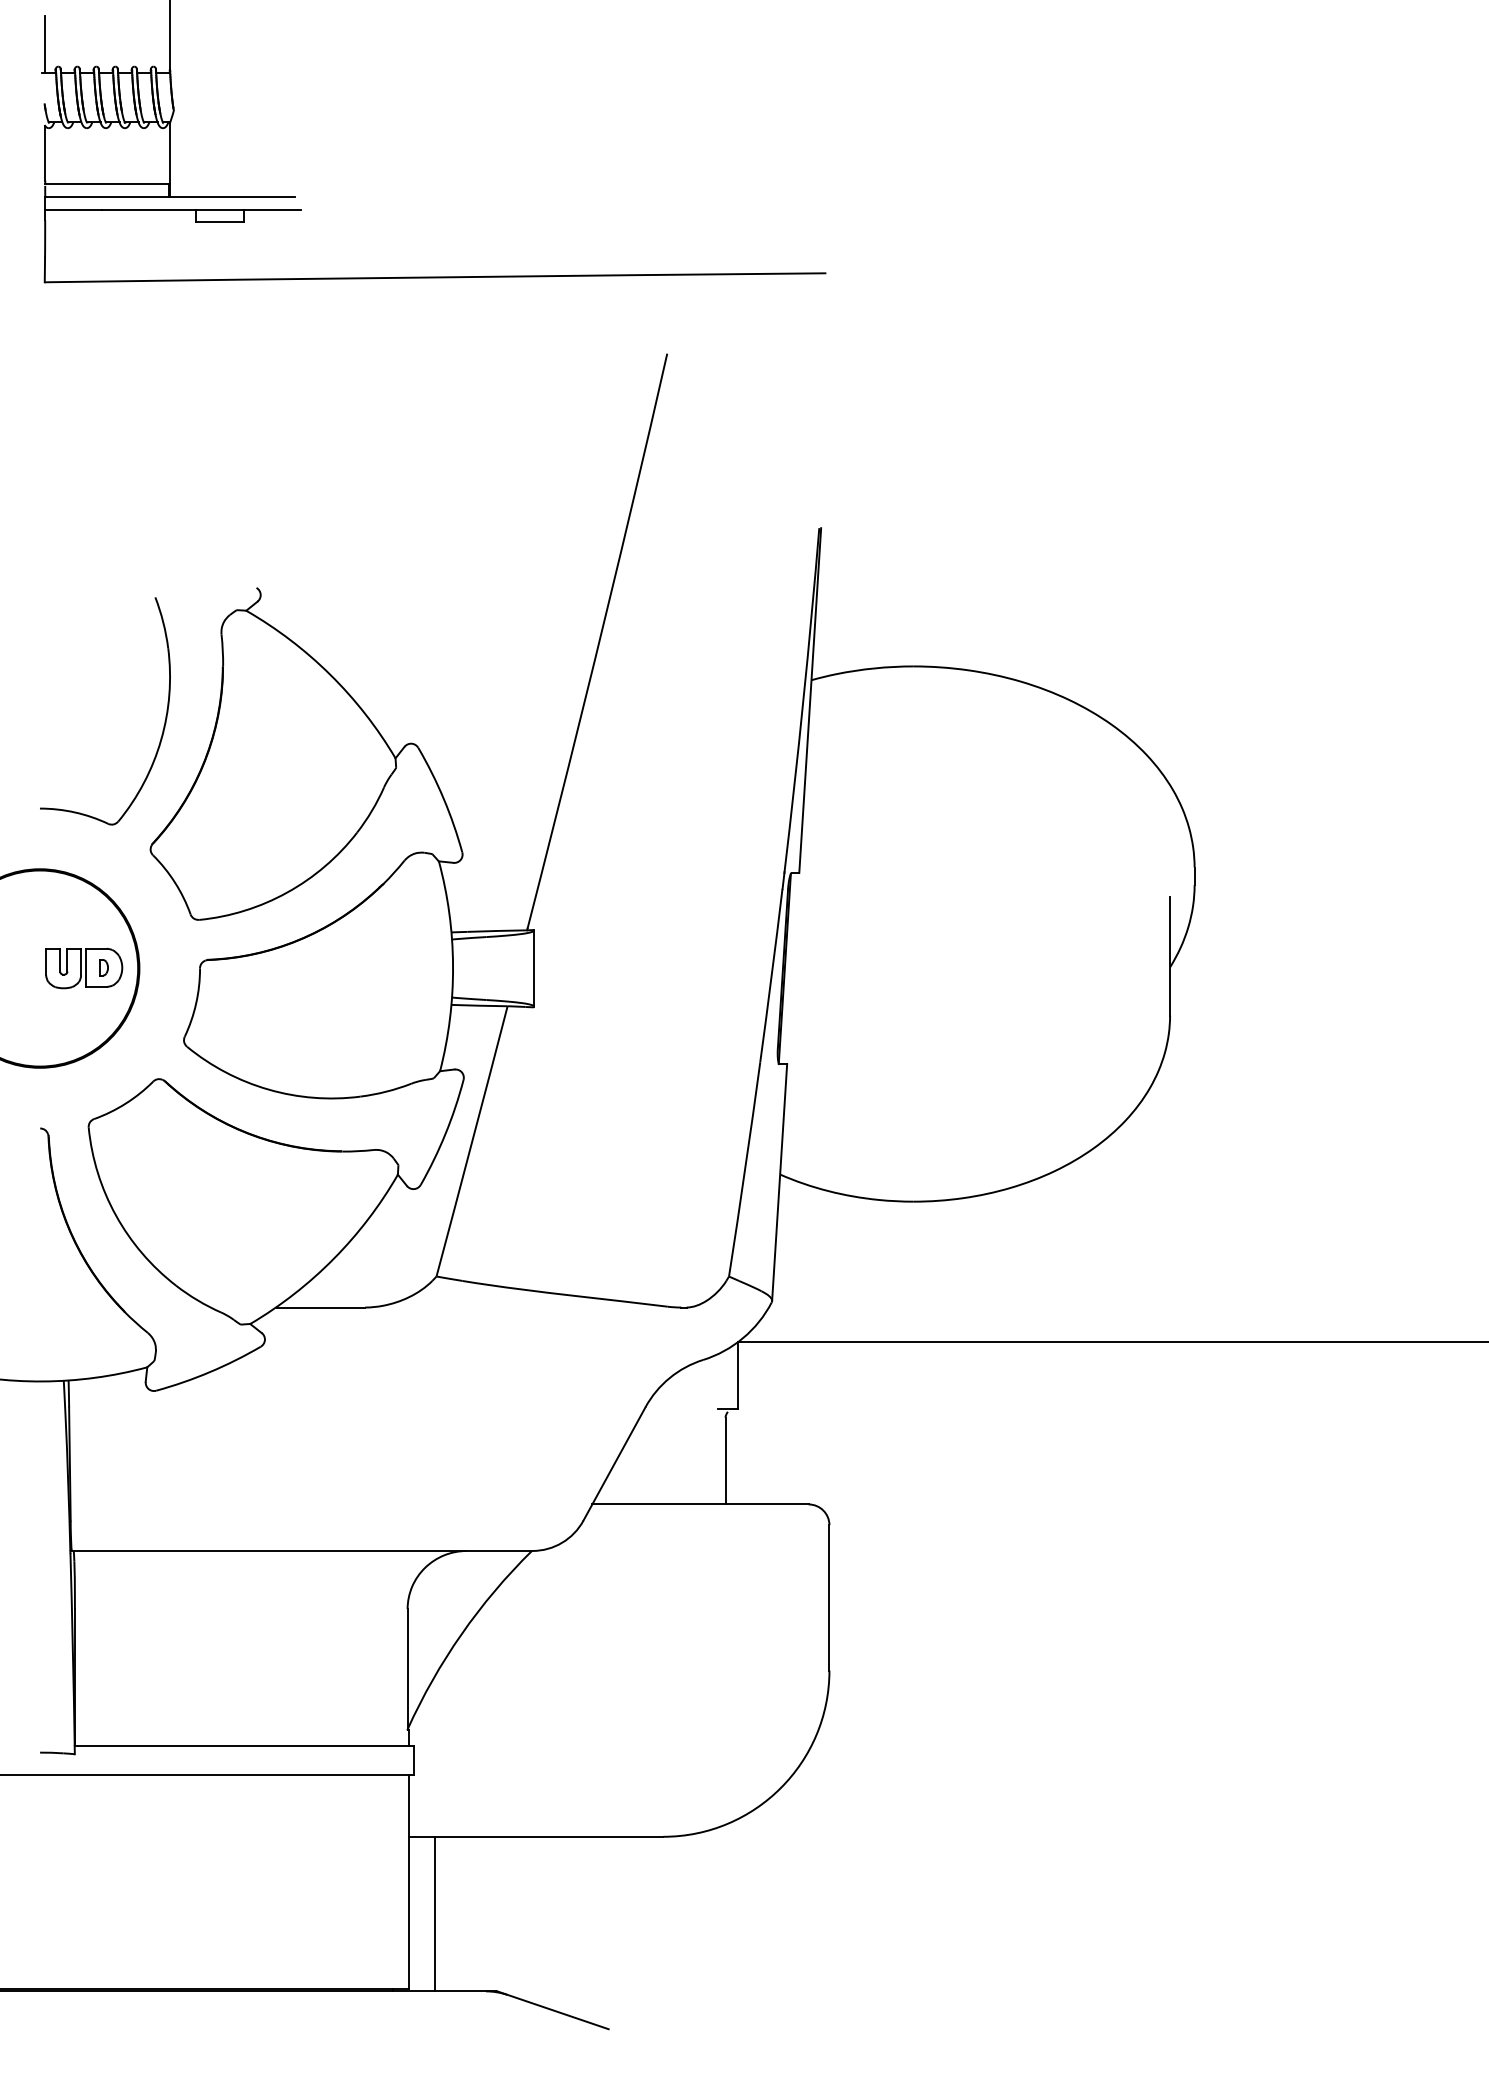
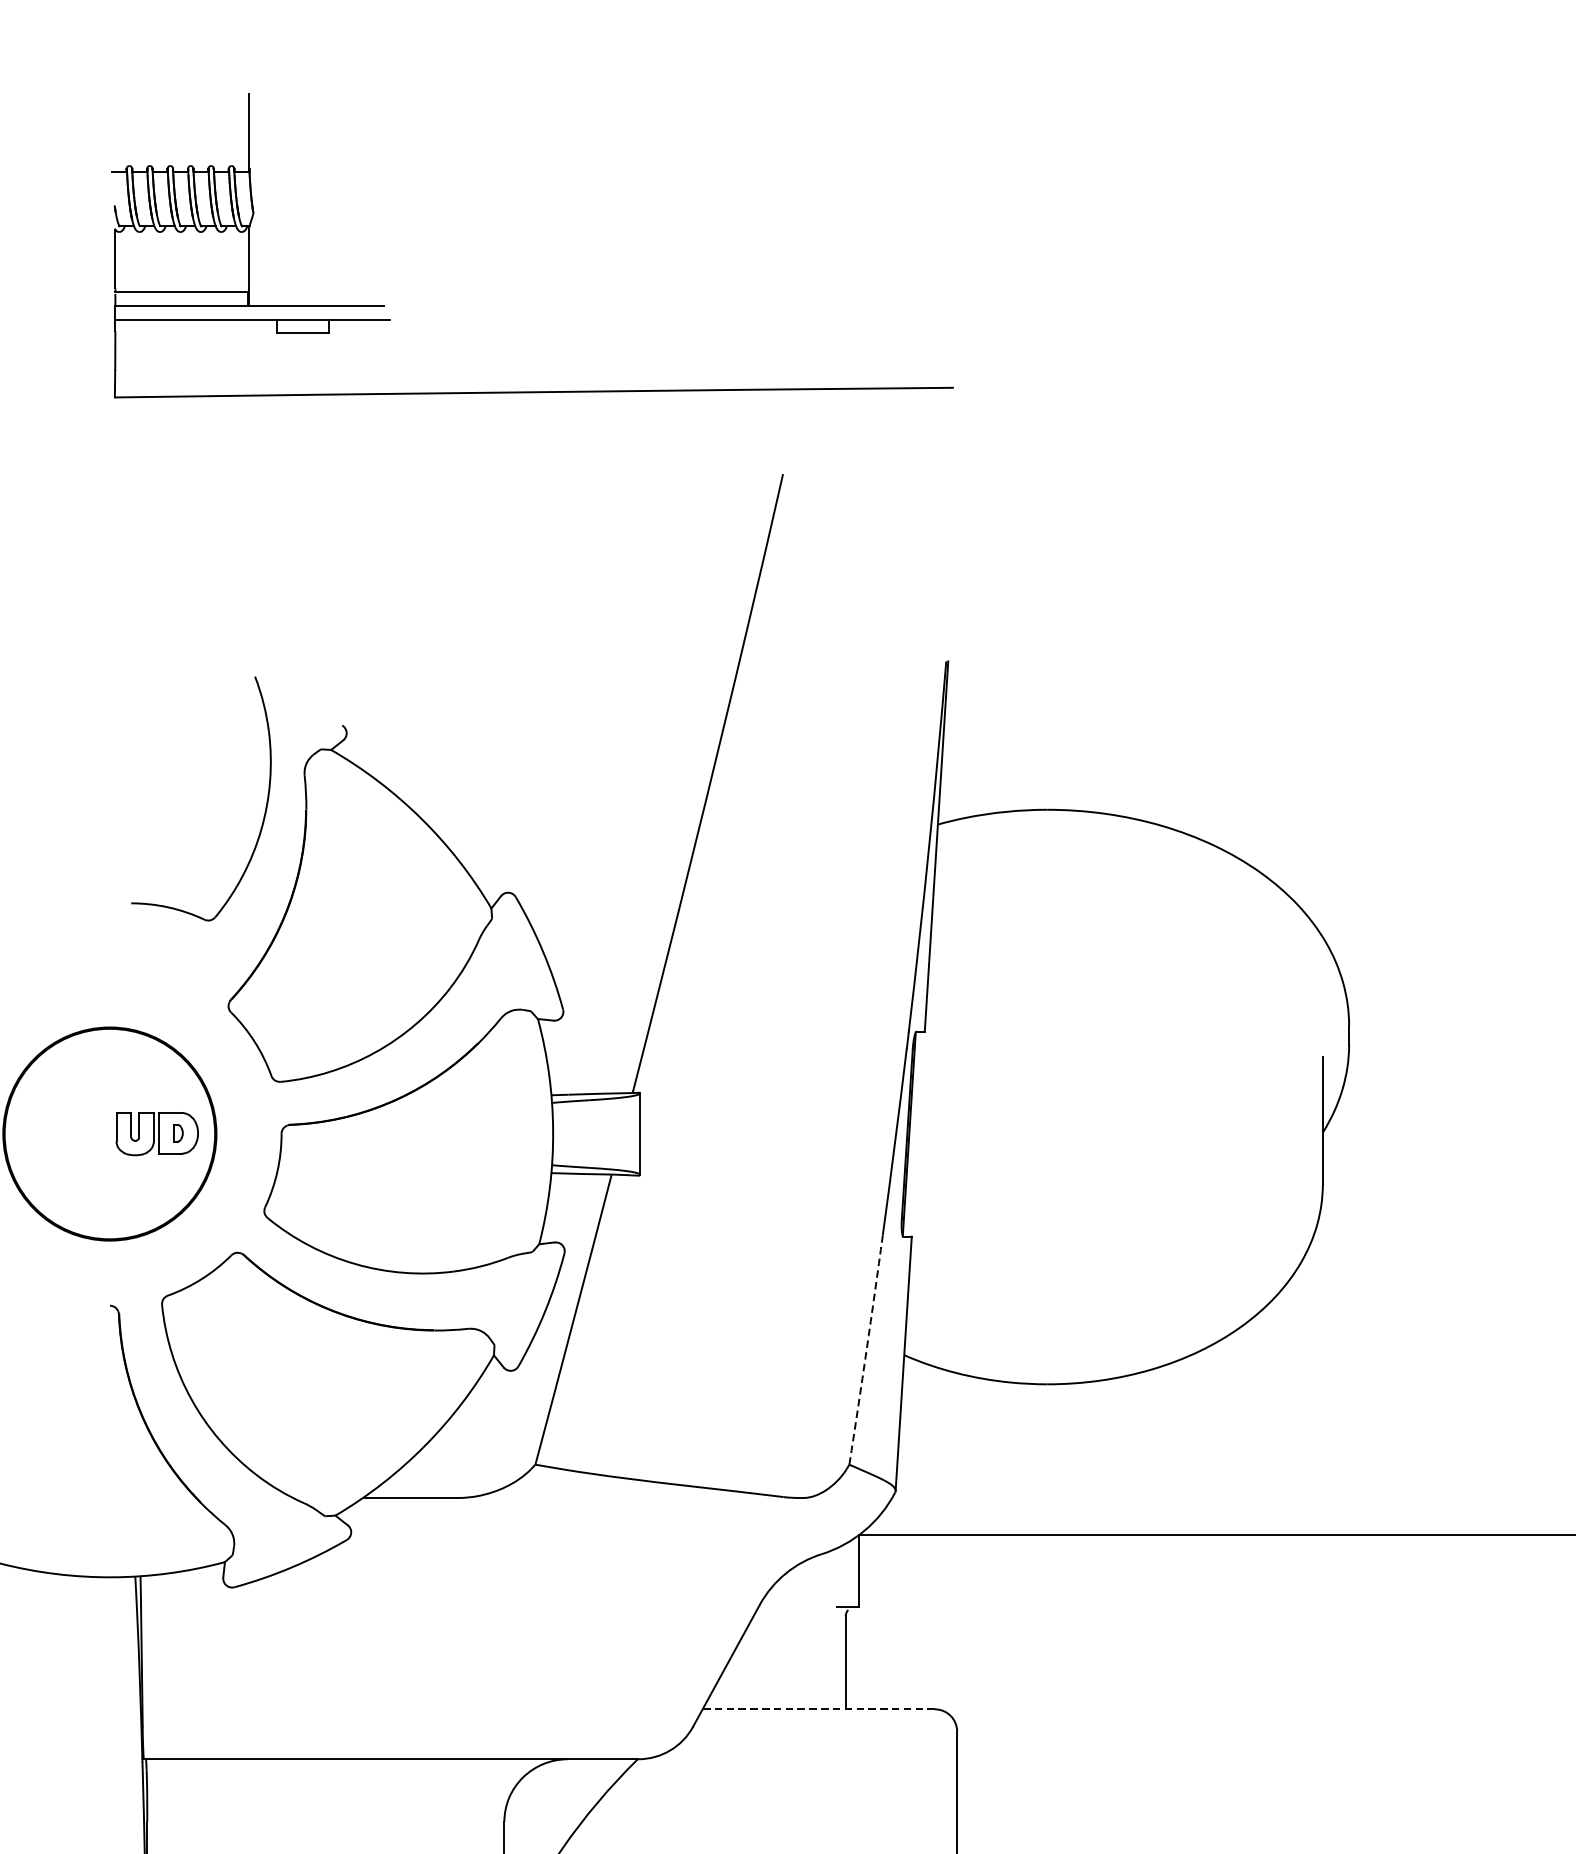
line: (45, 44) -> (115, 142), removed
part: (163, 725) -> (263, 814), moved
arc: (745, 1169) -> (867, 1349), solid -> dashed
line: (700, 1504) -> (818, 1709), solid -> dashed

